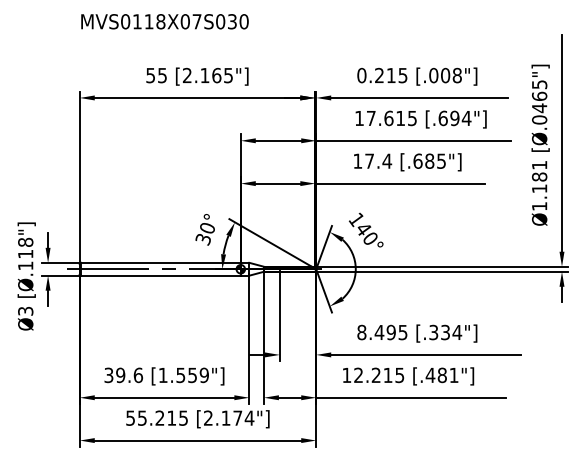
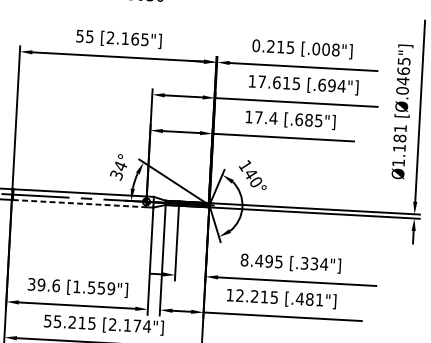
text: (207, 228) -> (120, 166), 30° -> 34°
line: (160, 275) -> (79, 203), solid -> dashed

